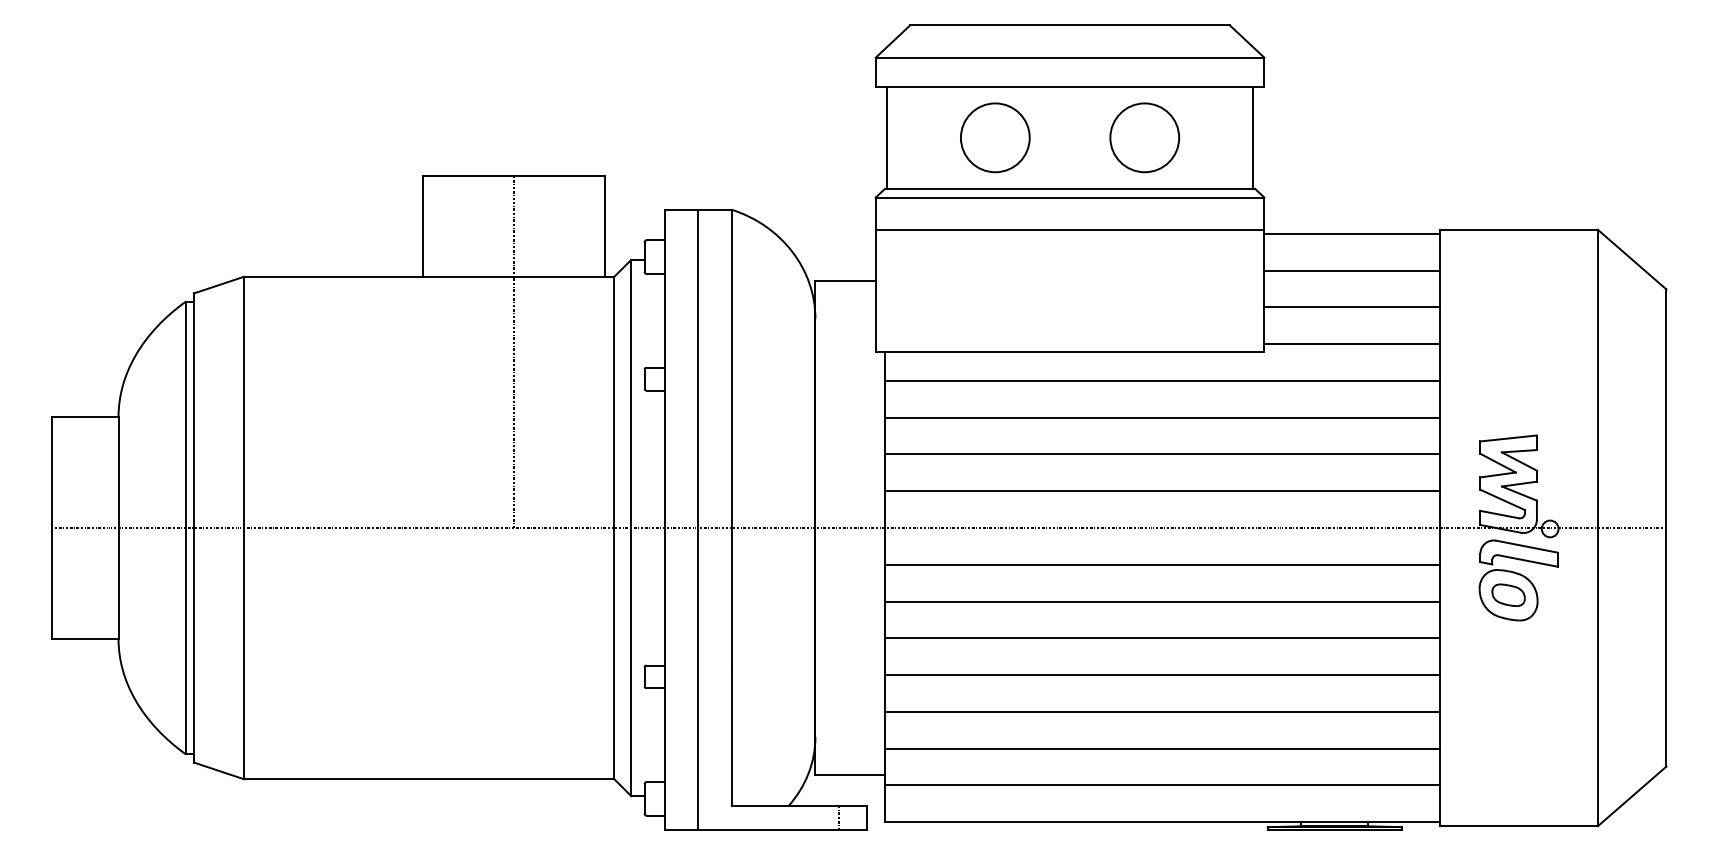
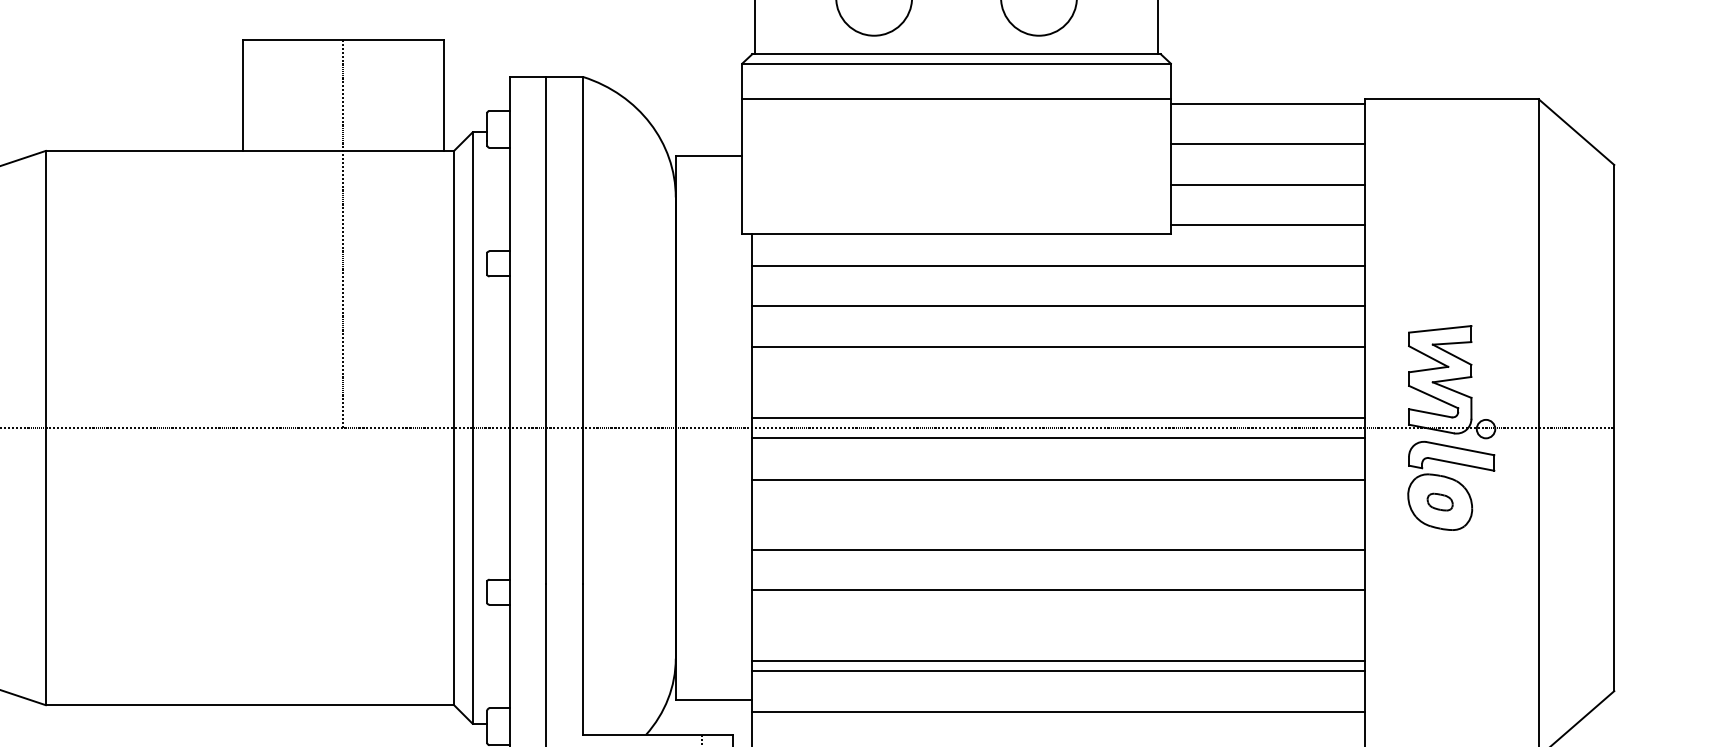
line: (1162, 491) -> (1058, 418), moved
line: (1162, 564) -> (1058, 437), moved
part: (1508, 594) -> (1440, 501), size x0.7
line: (1162, 601) -> (1058, 480), moved
line: (1162, 711) -> (1058, 660), moved

